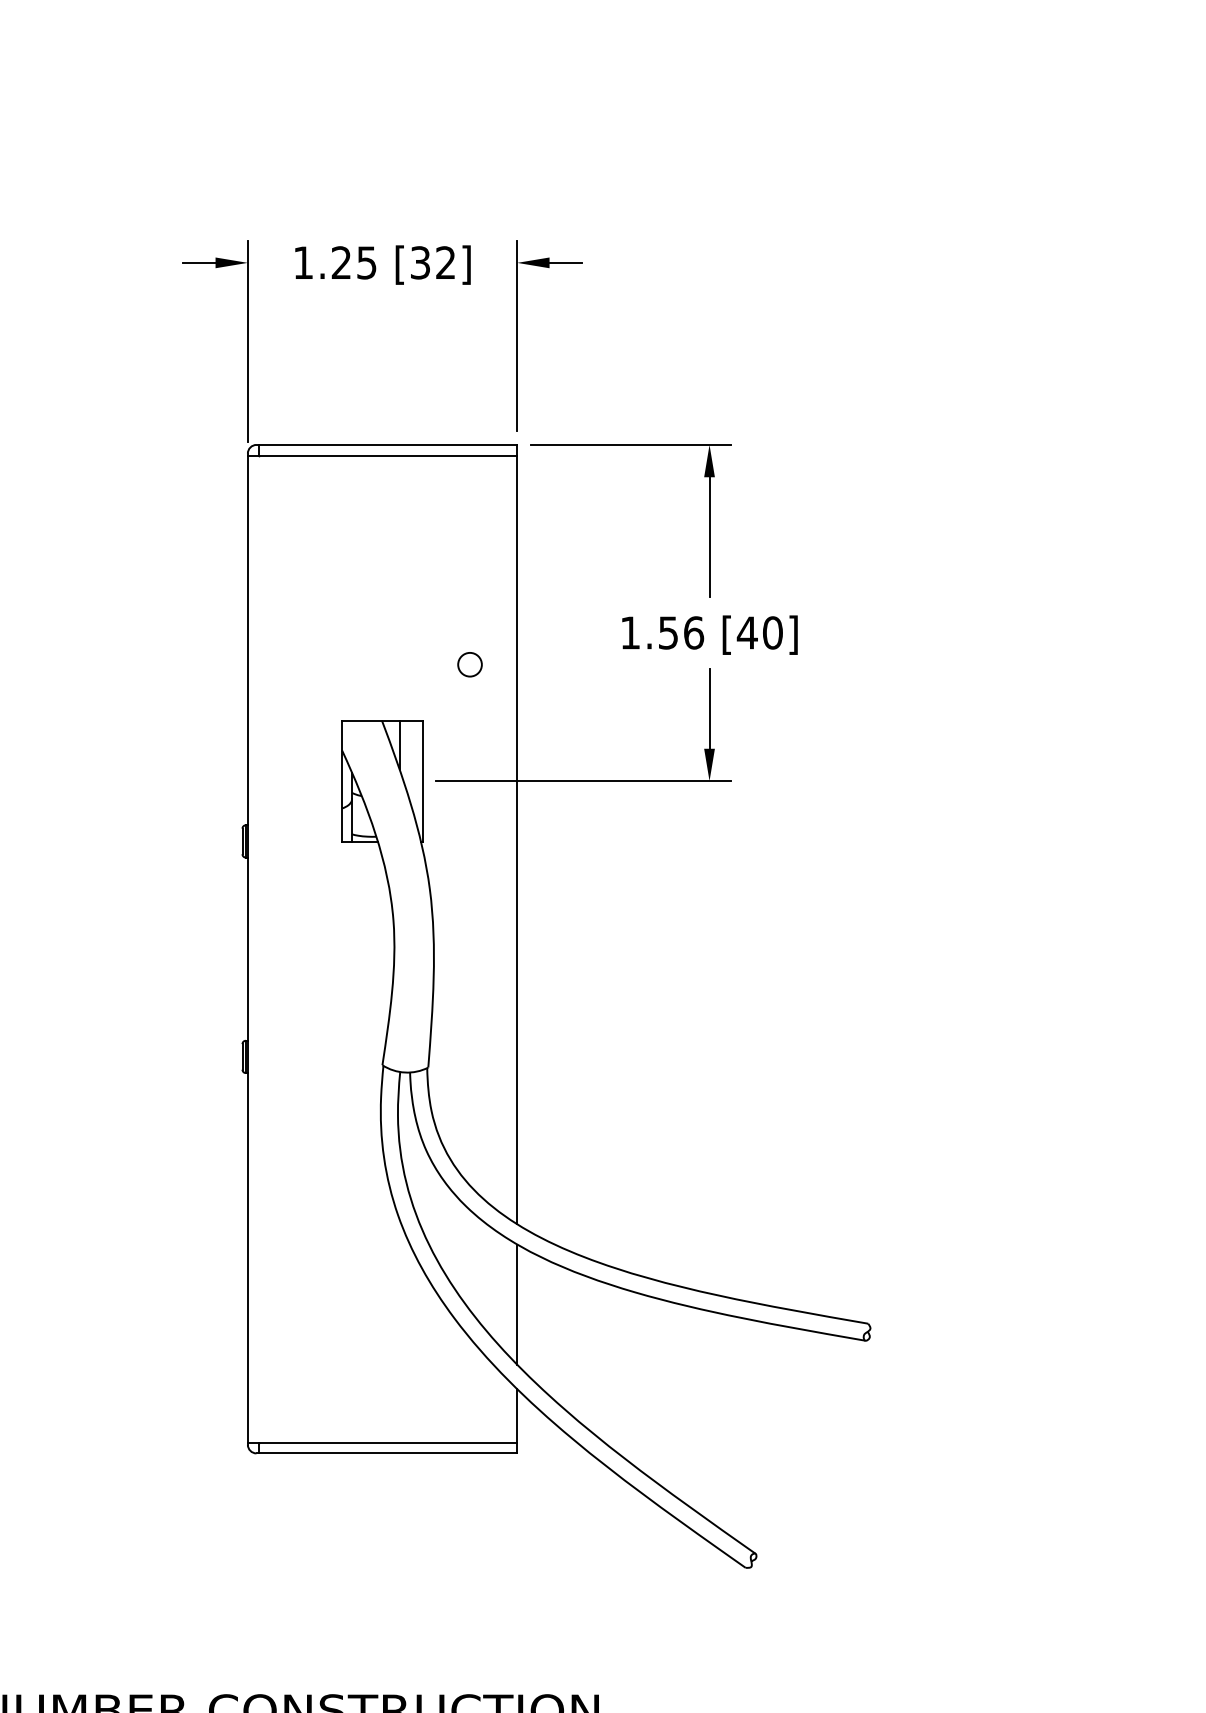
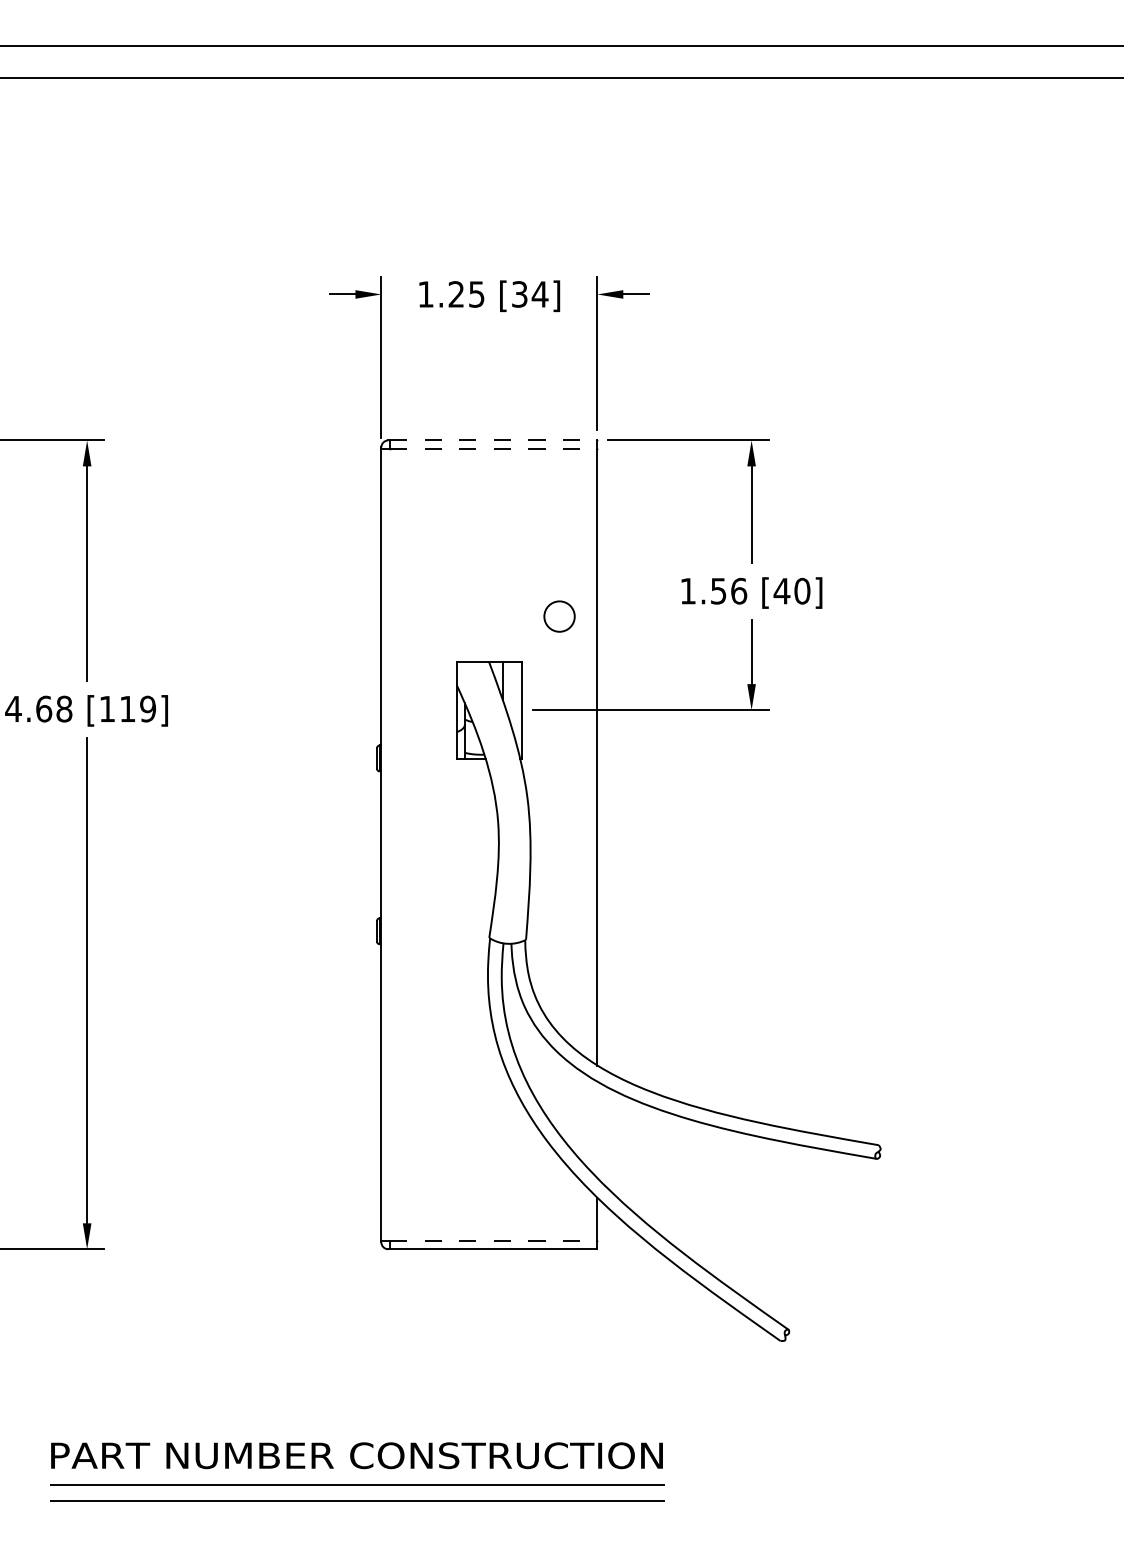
text: (445, 262) -> (539, 294), [32] -> [34]
line: (387, 444) -> (493, 440), solid -> dashed
line: (387, 456) -> (493, 449), solid -> dashed
circle: (469, 664) -> (559, 616), size x1.6
line: (517, 1304) -> (597, 1129), removed
line: (387, 1442) -> (493, 1240), solid -> dashed

